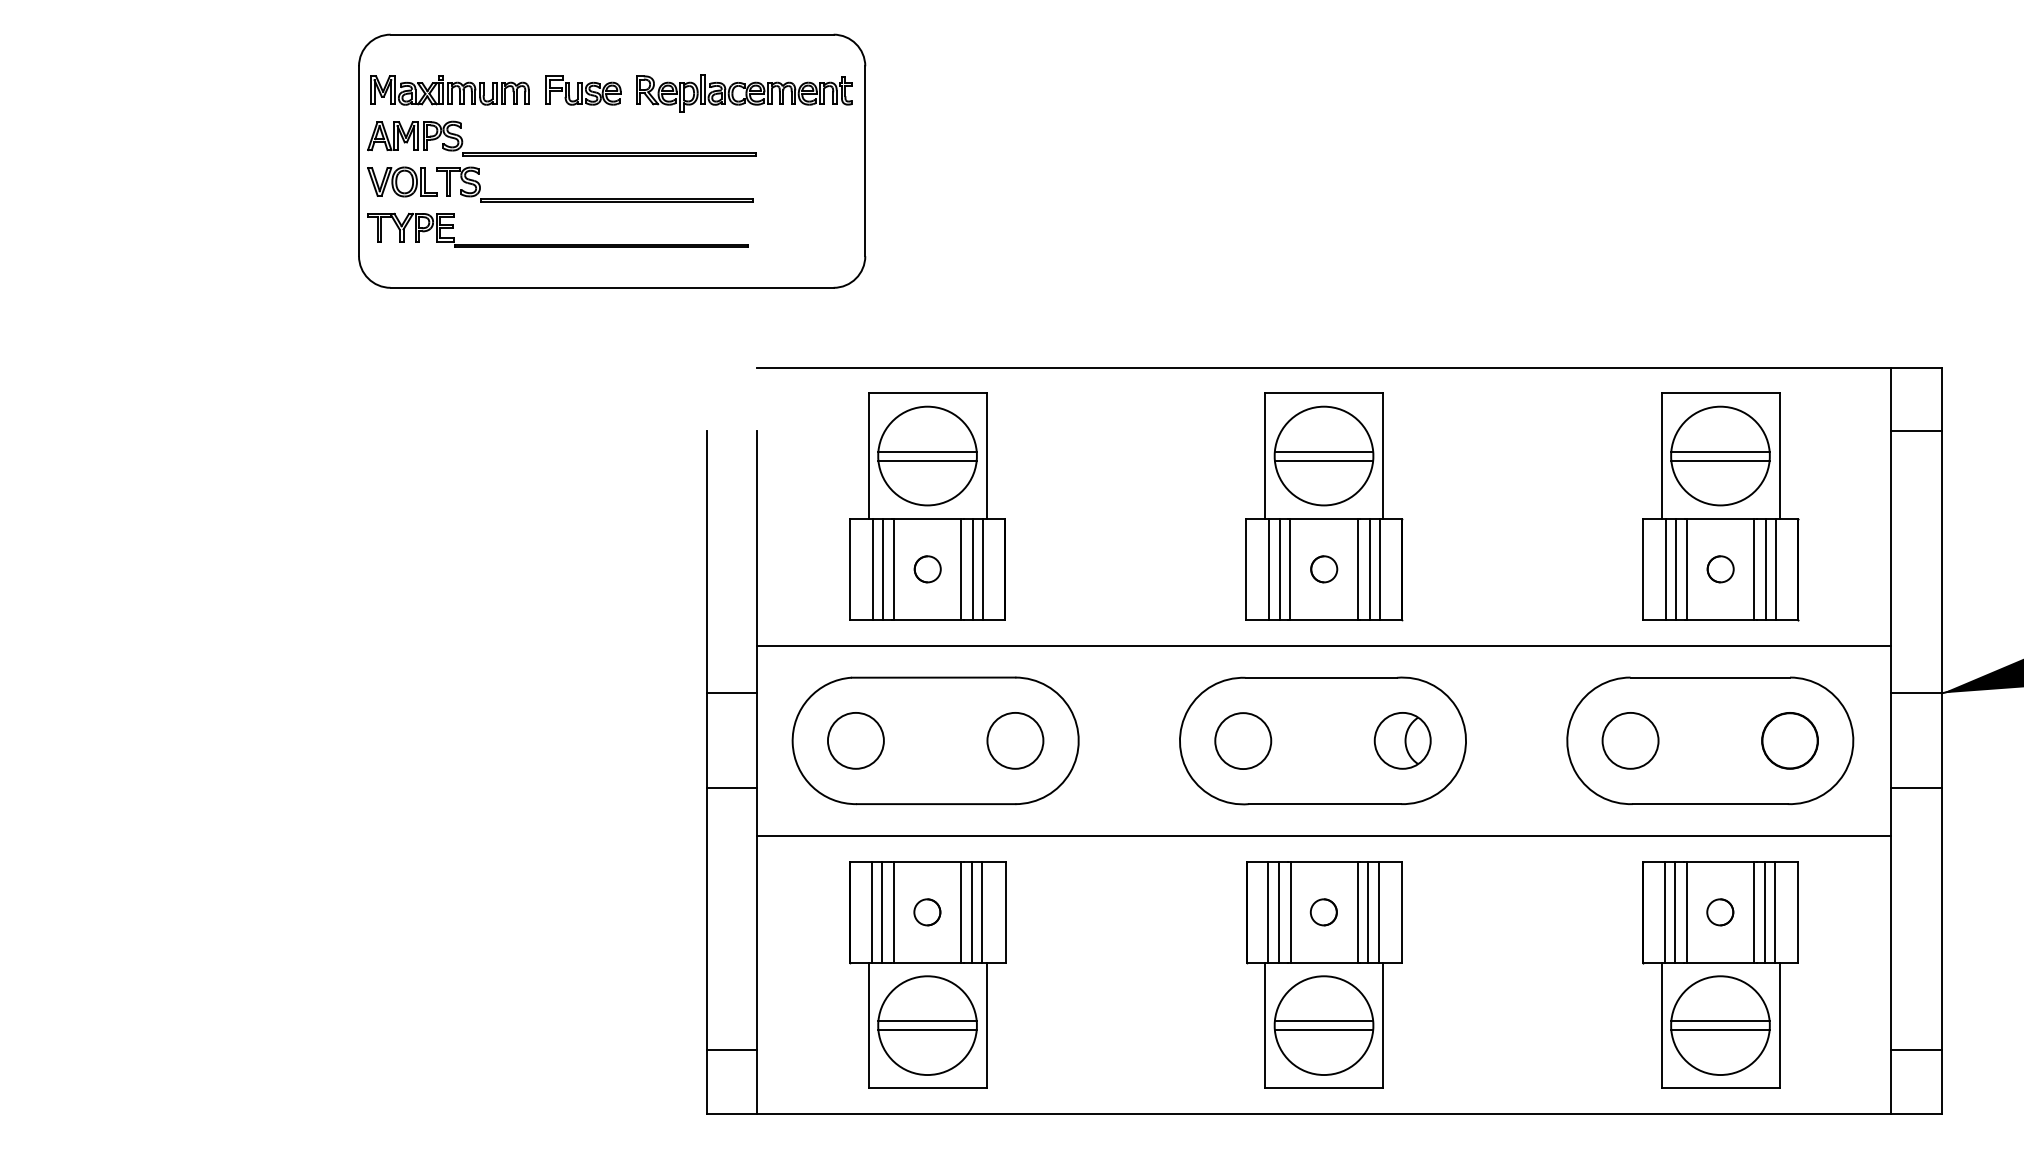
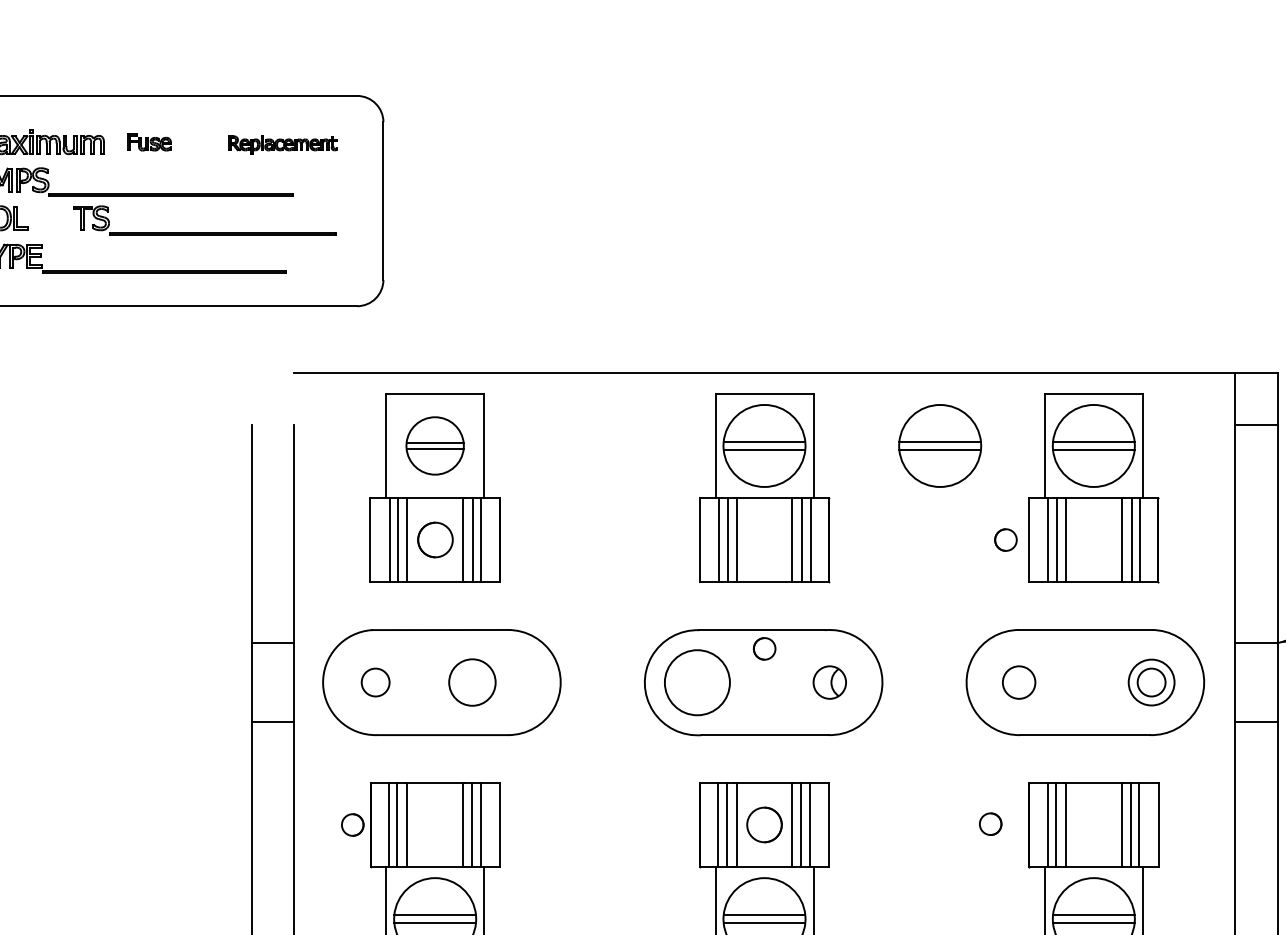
part: (583, 90) -> (149, 142), size x0.7
part: (744, 93) -> (283, 144), size x0.6
part: (594, 198) -> (204, 232), moved
part: (927, 455) -> (435, 445), size x0.7
part: (1535, 455) -> (940, 445), added
part: (927, 569) -> (435, 540), size x1.6
part: (1324, 569) -> (764, 649), moved
part: (1720, 569) -> (1005, 540), moved
line: (1323, 645) -> (764, 603), removed
circle: (855, 740) -> (375, 682), size x0.6
circle: (1015, 740) -> (472, 682), moved
part: (1402, 740) -> (829, 682), size x0.7
circle: (1630, 740) -> (1019, 682), size x0.7
circle: (1790, 740) -> (1152, 682), size x0.6
circle: (1243, 741) -> (697, 683), size x1.4
line: (1323, 835) -> (764, 761), removed
part: (927, 912) -> (352, 825), moved
part: (1323, 912) -> (764, 825), size x1.6
part: (1720, 912) -> (990, 824), moved

